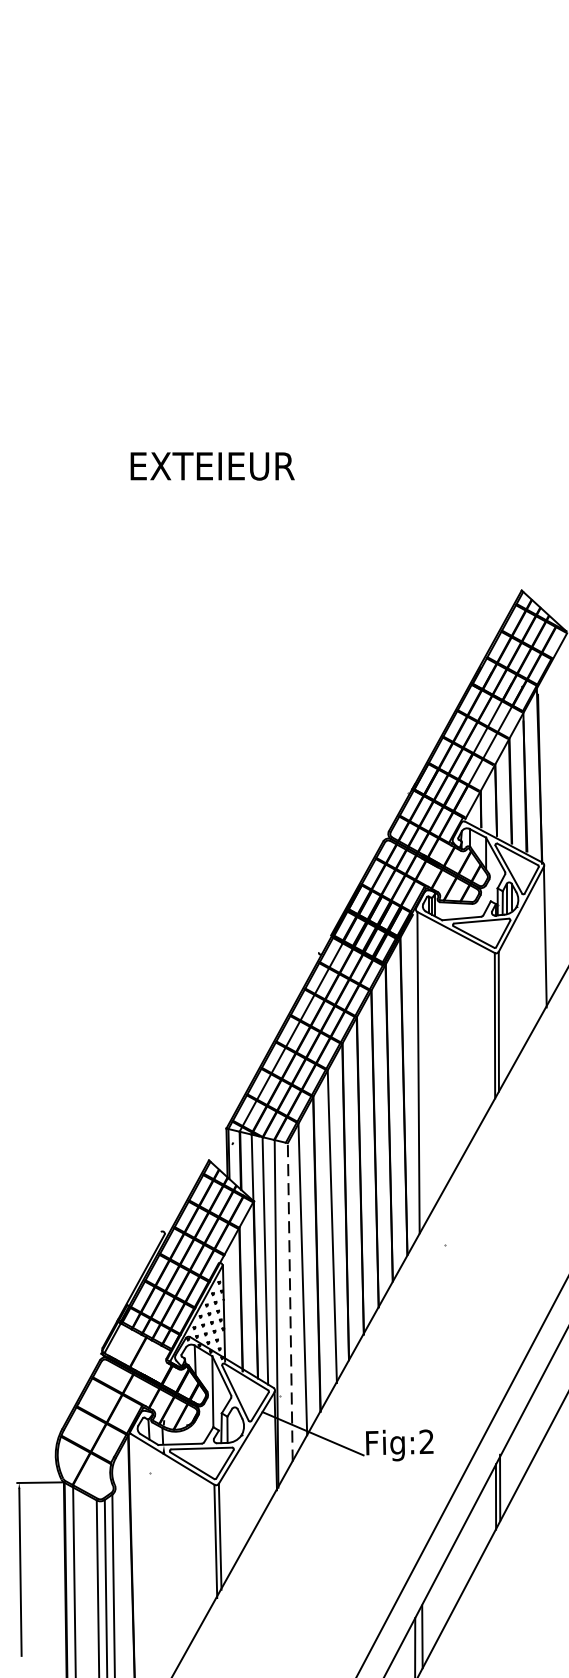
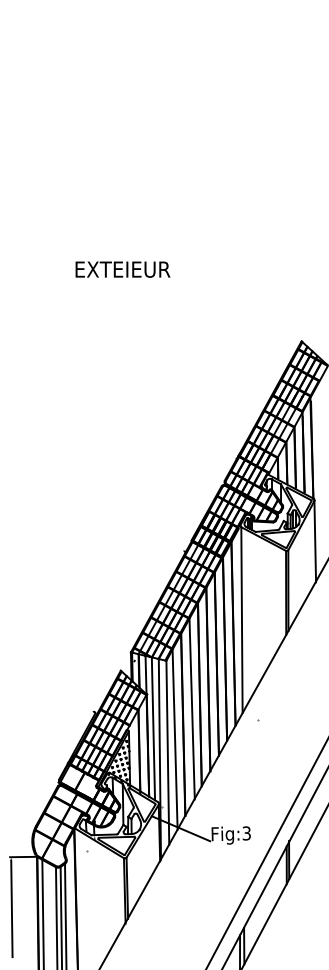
line: (289, 1301) -> (167, 752), dashed -> solid
text: (426, 1441) -> (246, 833), Fig:2 -> Fig:3

